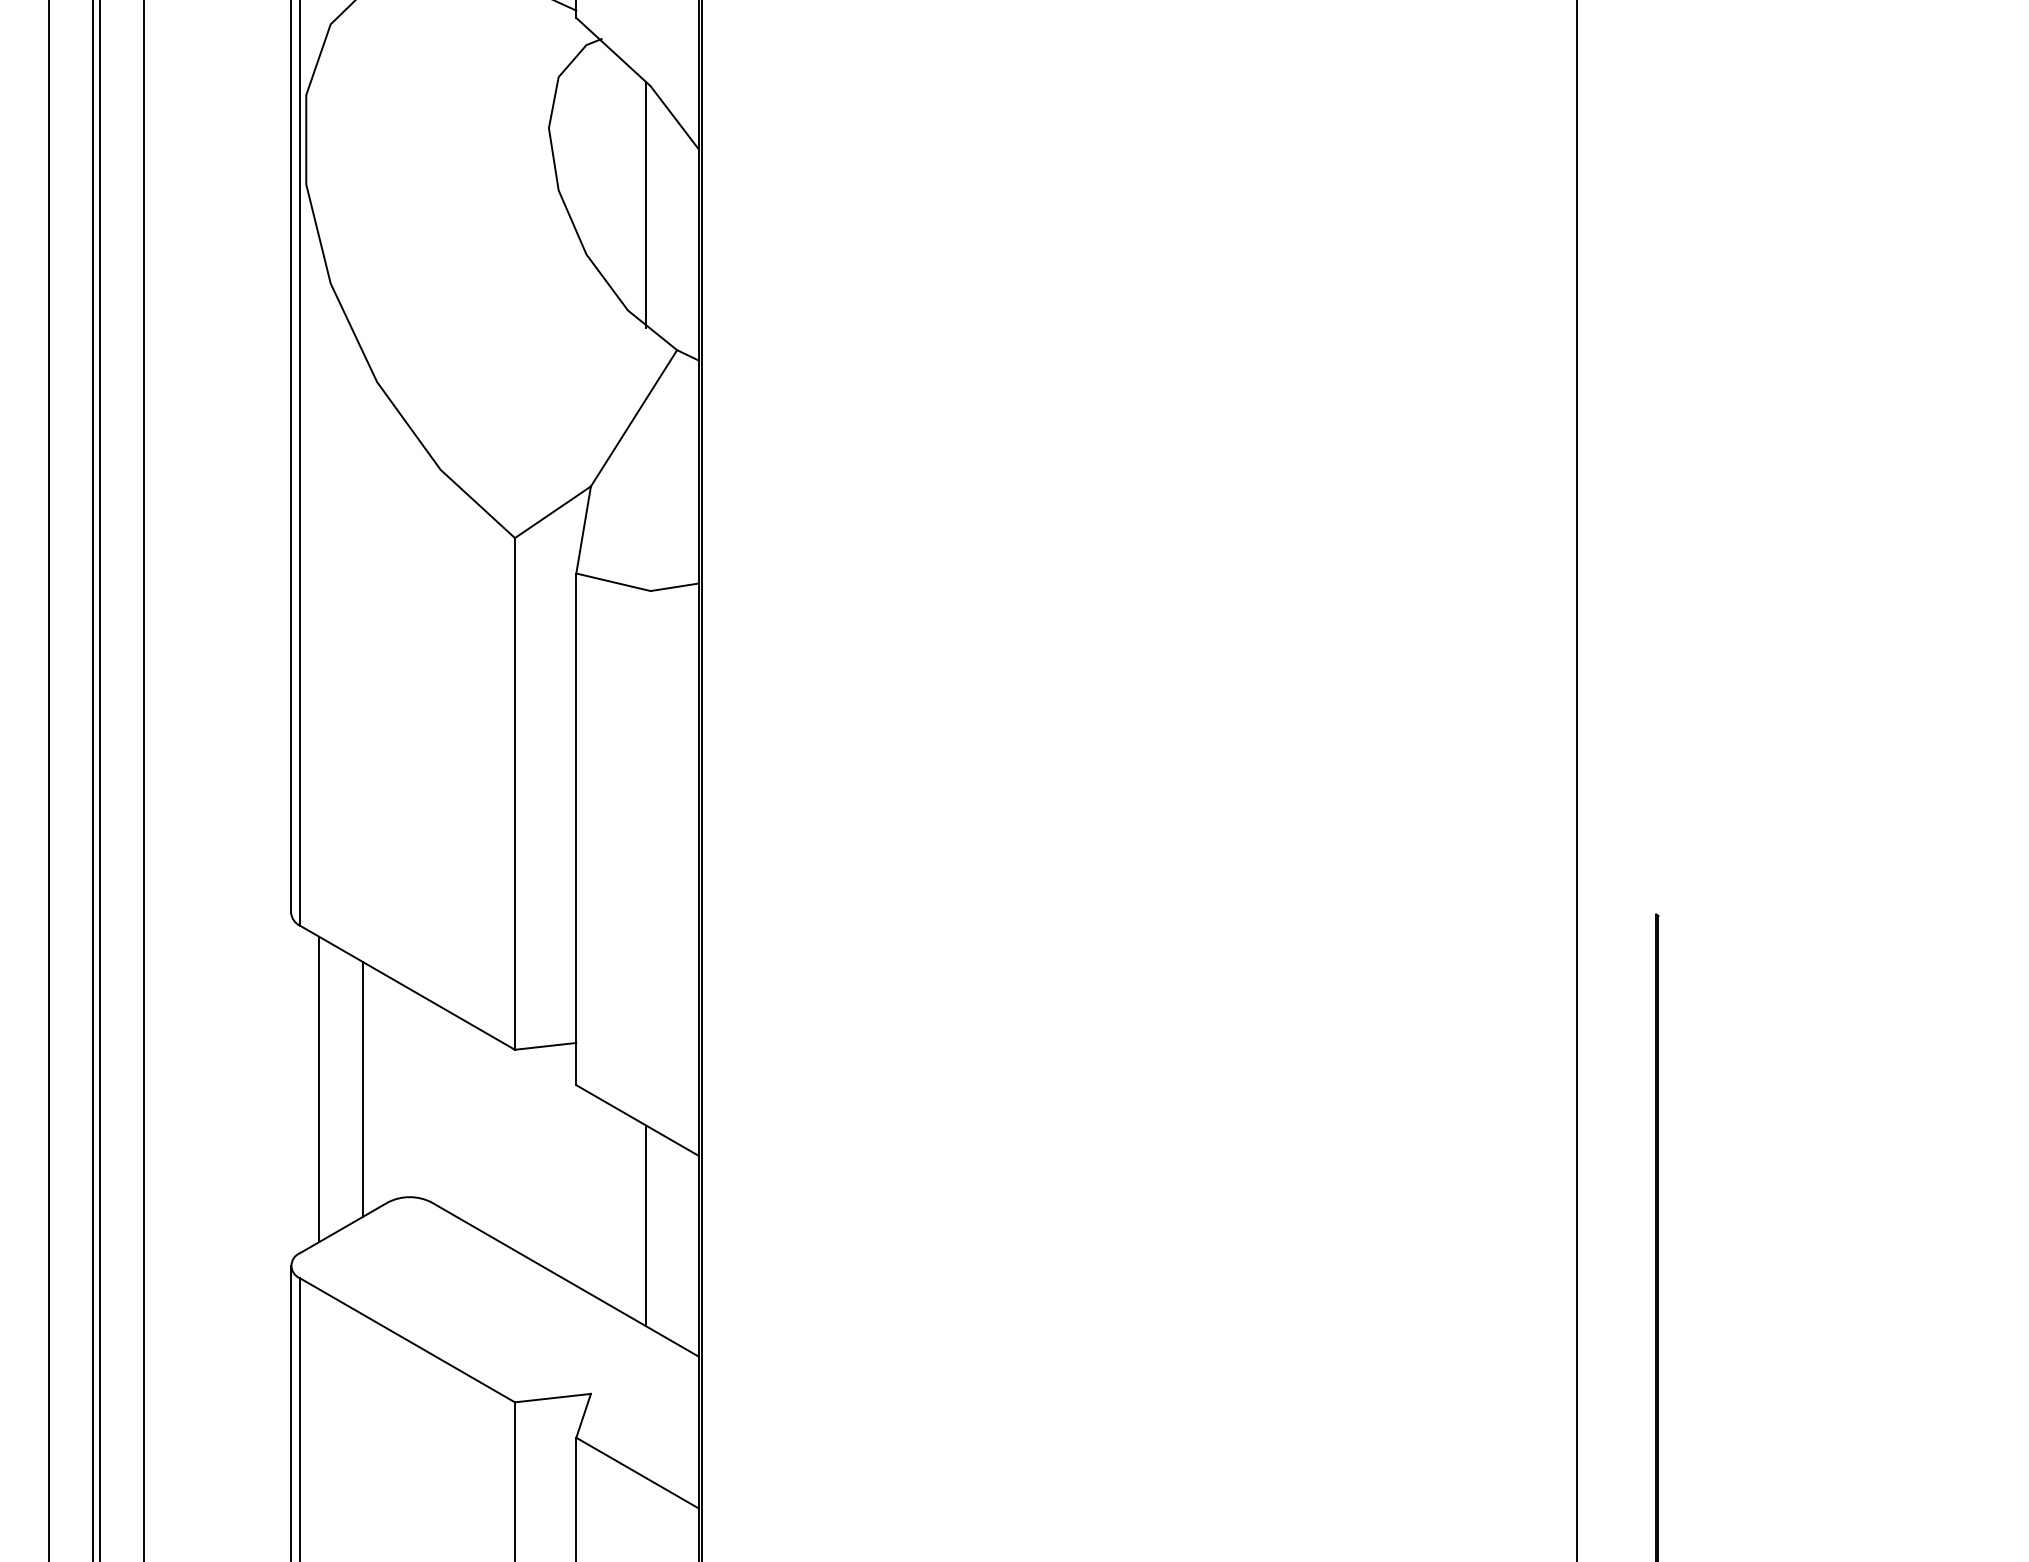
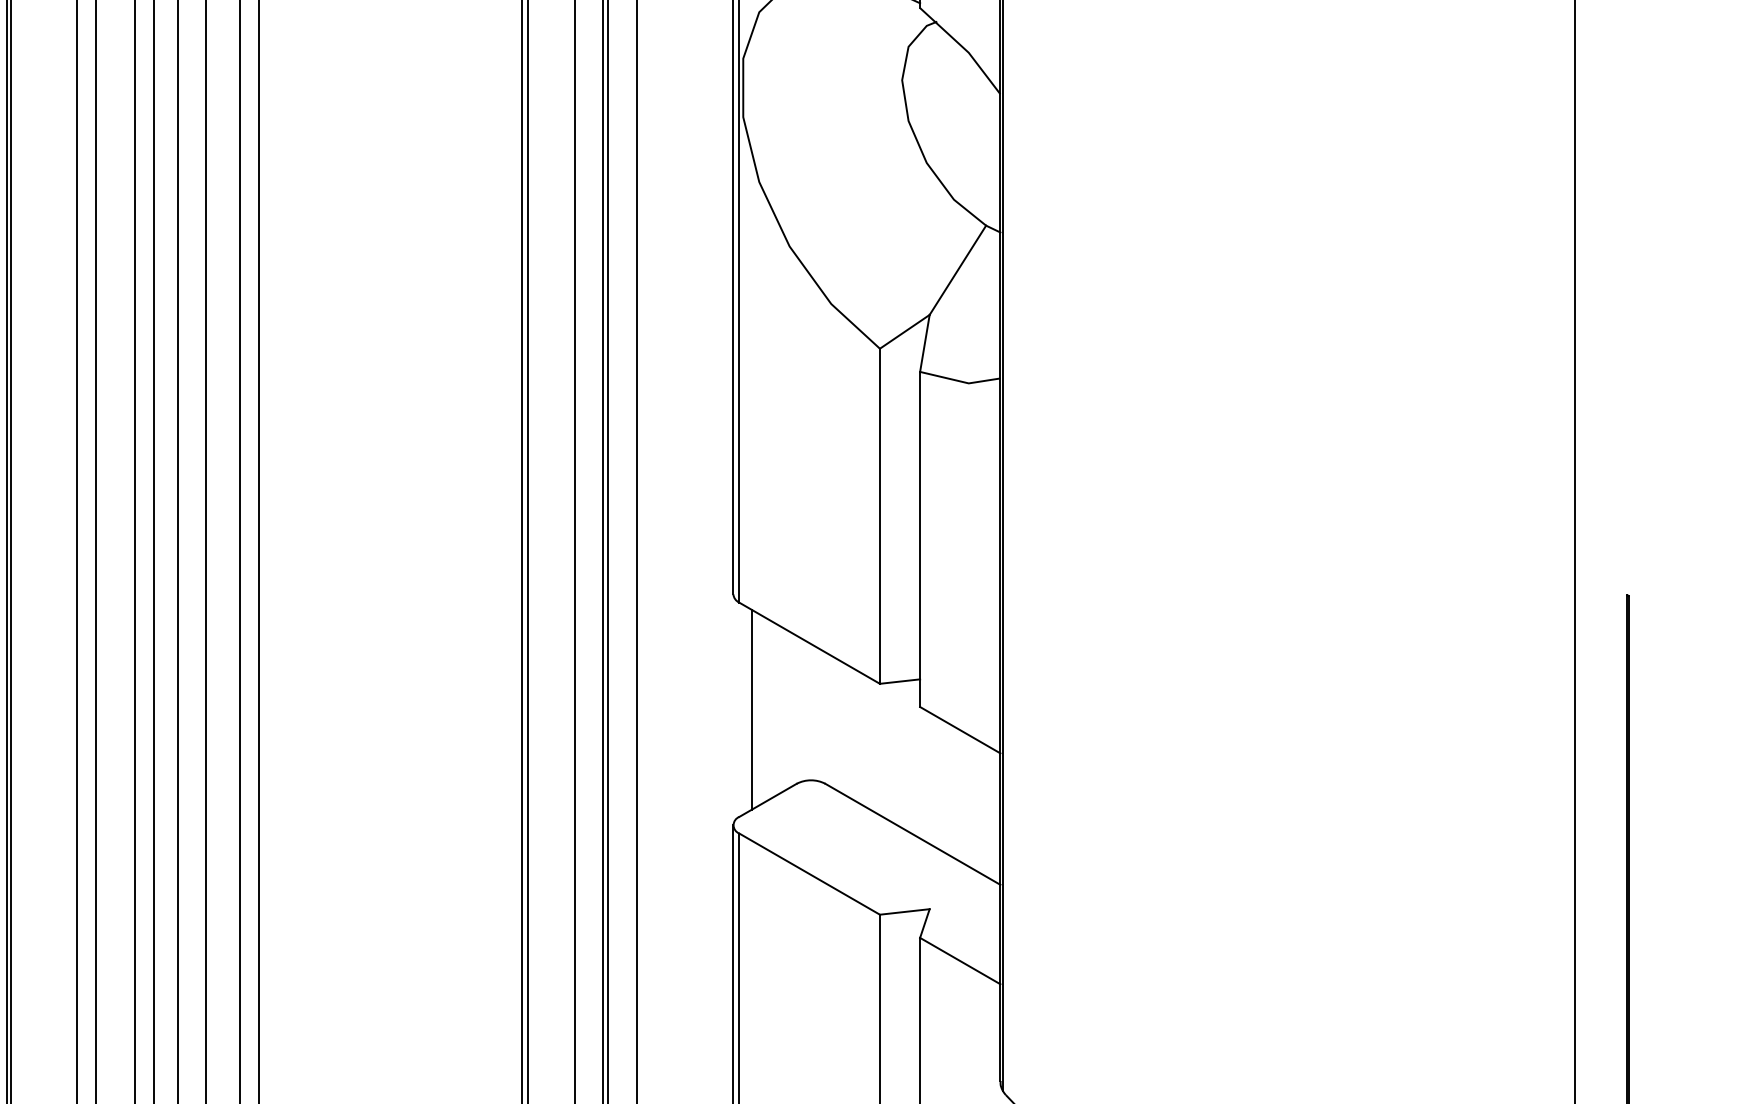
line: (647, 204) -> (966, 130), removed
line: (363, 1088) -> (780, 709), removed
line: (647, 1226) -> (966, 799), removed

